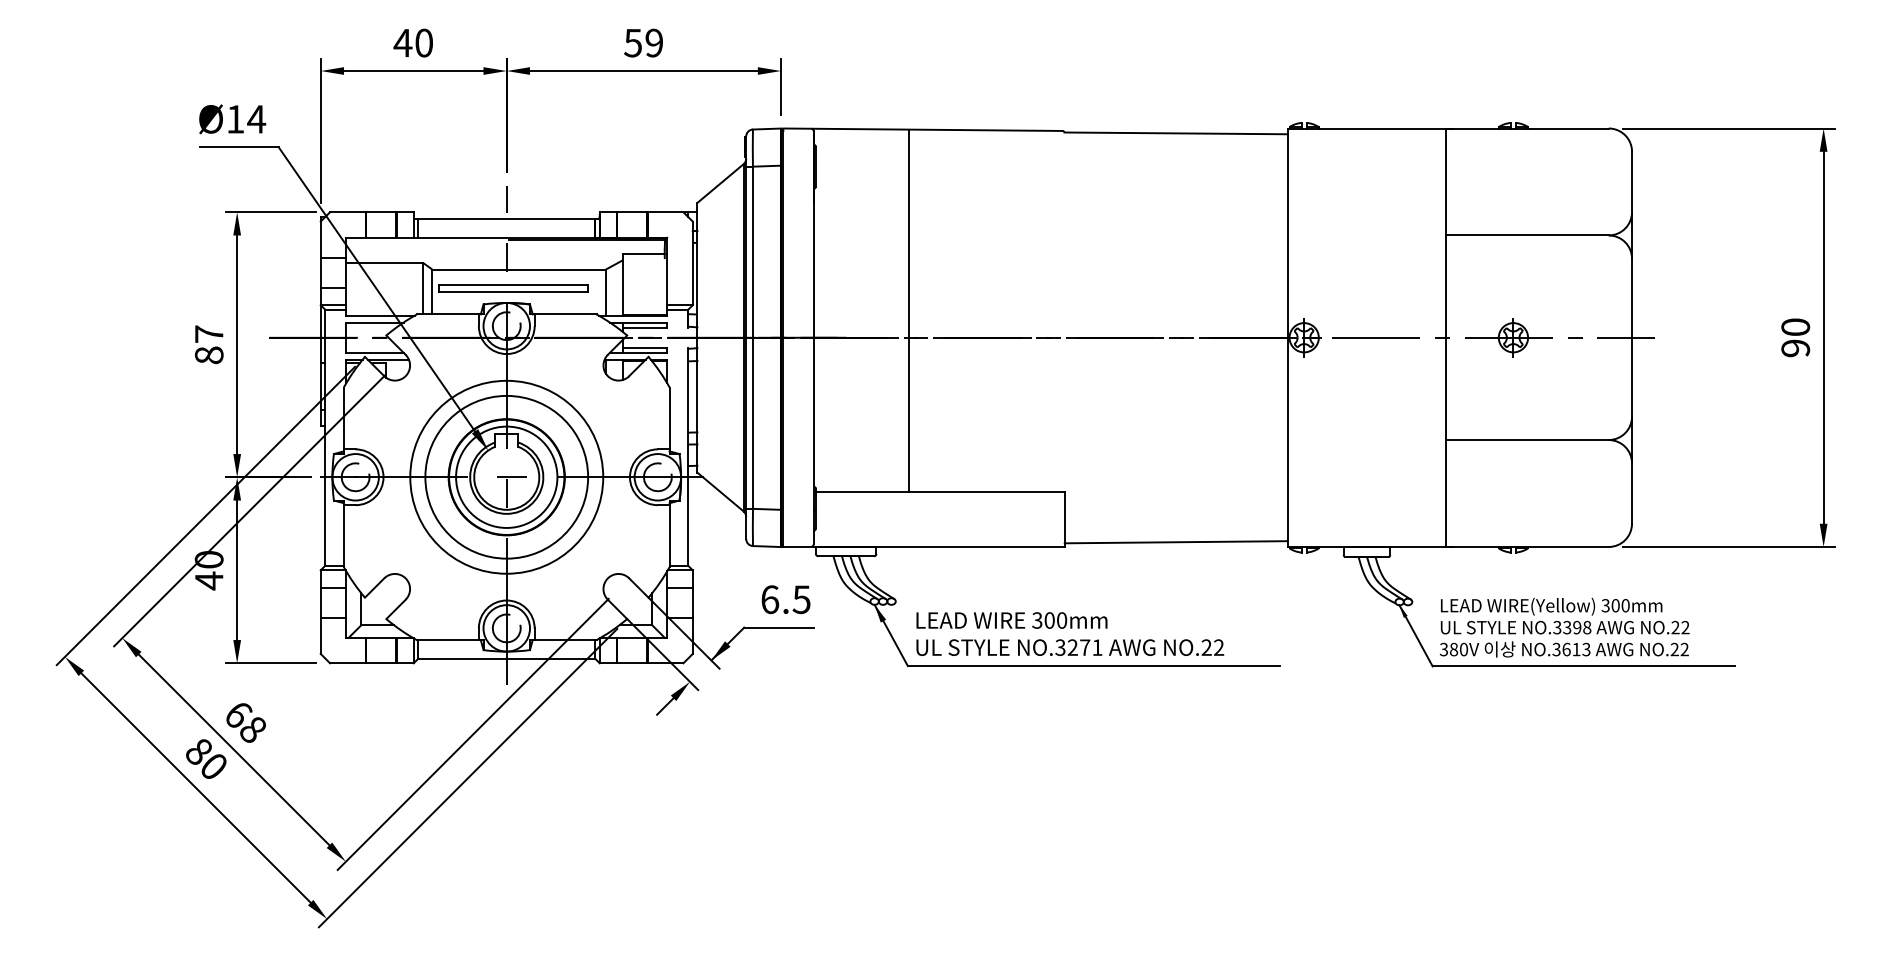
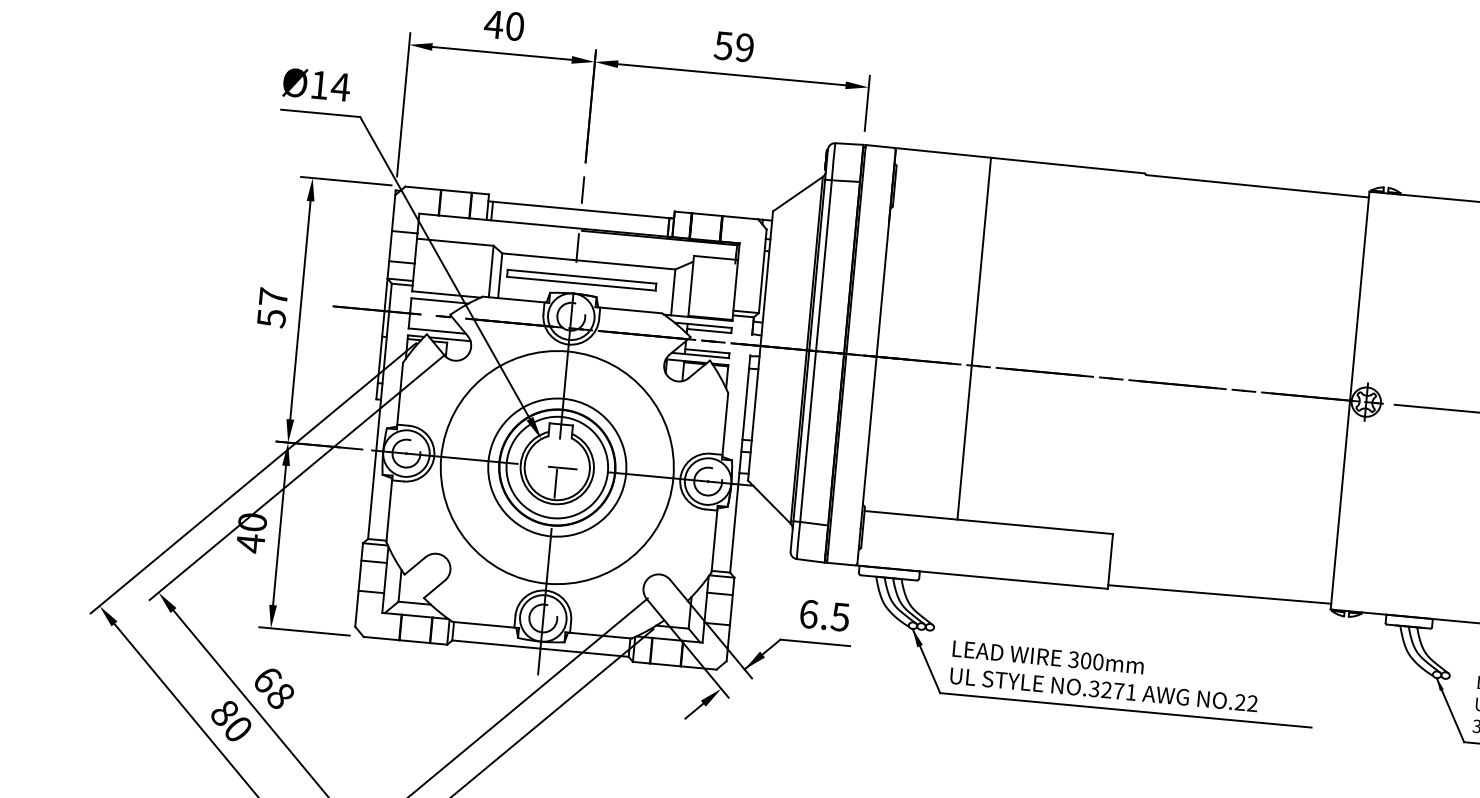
text: (209, 355) -> (271, 318), 87 -> 57
circle: (506, 477) -> (557, 467), size x0.71
circle: (506, 477) -> (557, 467), size x1.43

